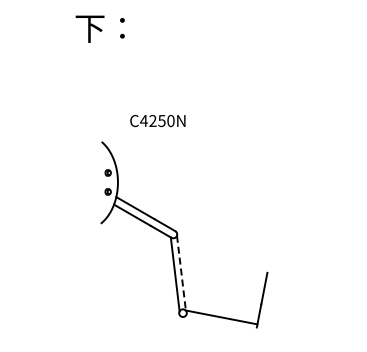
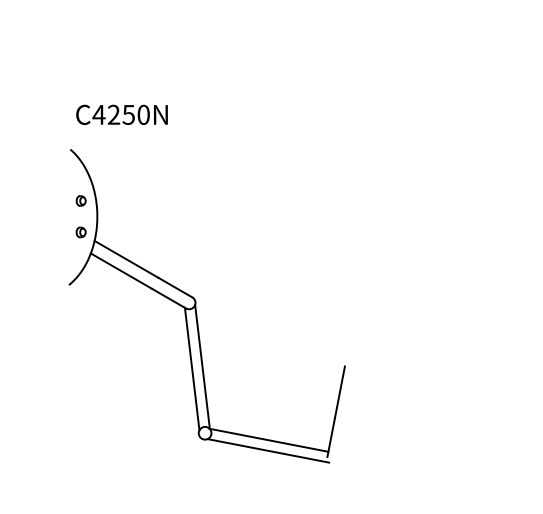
text: (157, 121) -> (121, 115), moved
line: (181, 273) -> (202, 367), dashed -> solid
line: (220, 323) -> (267, 450), added

